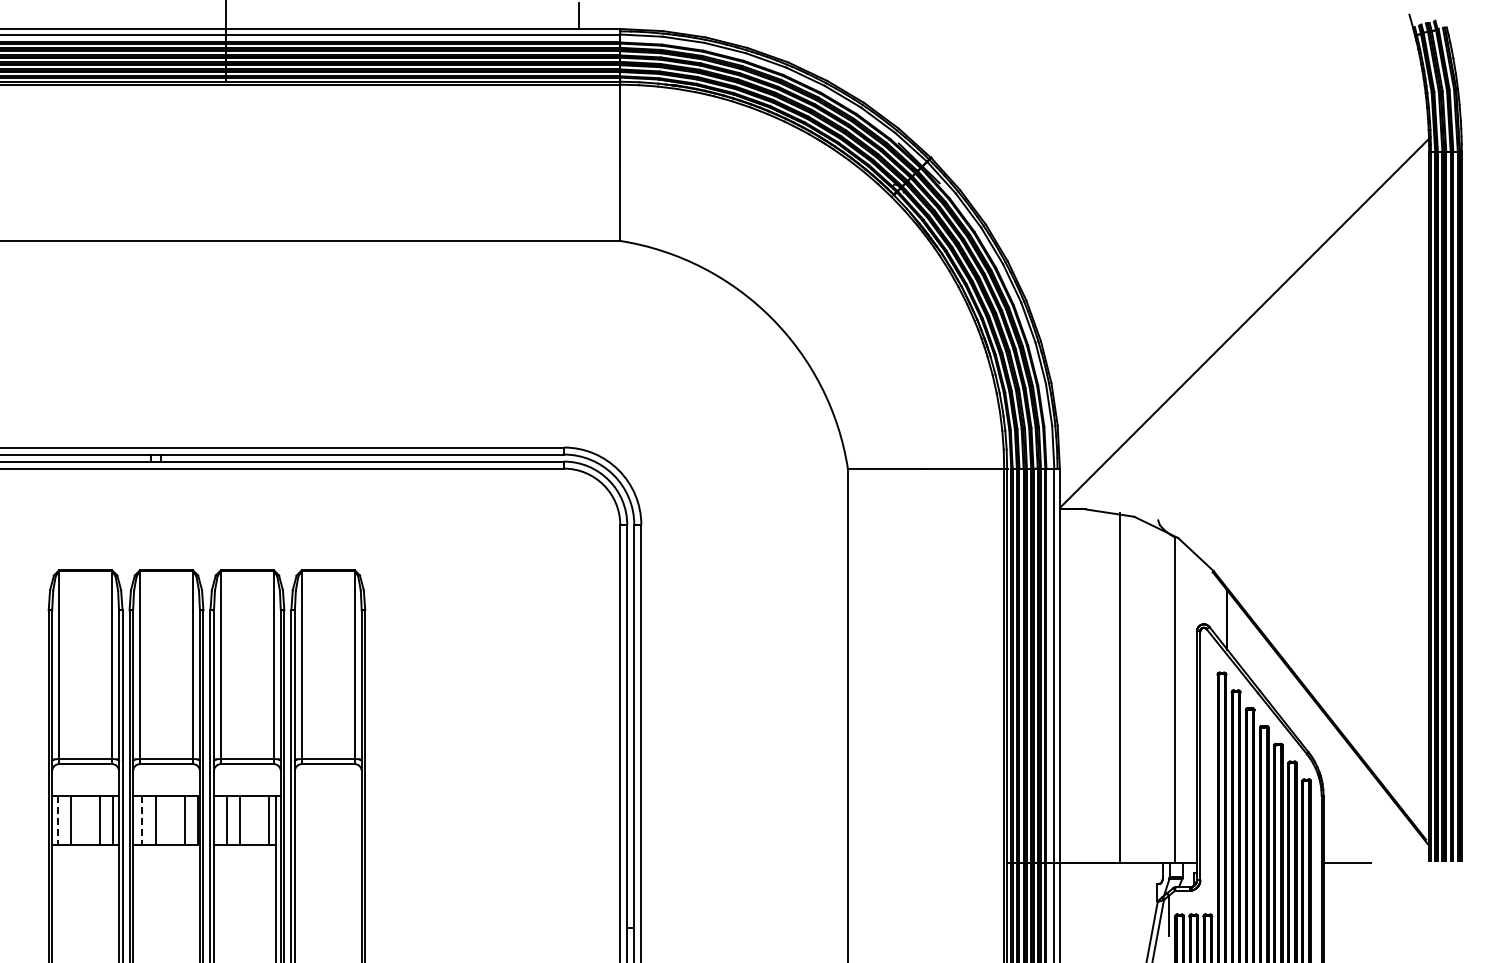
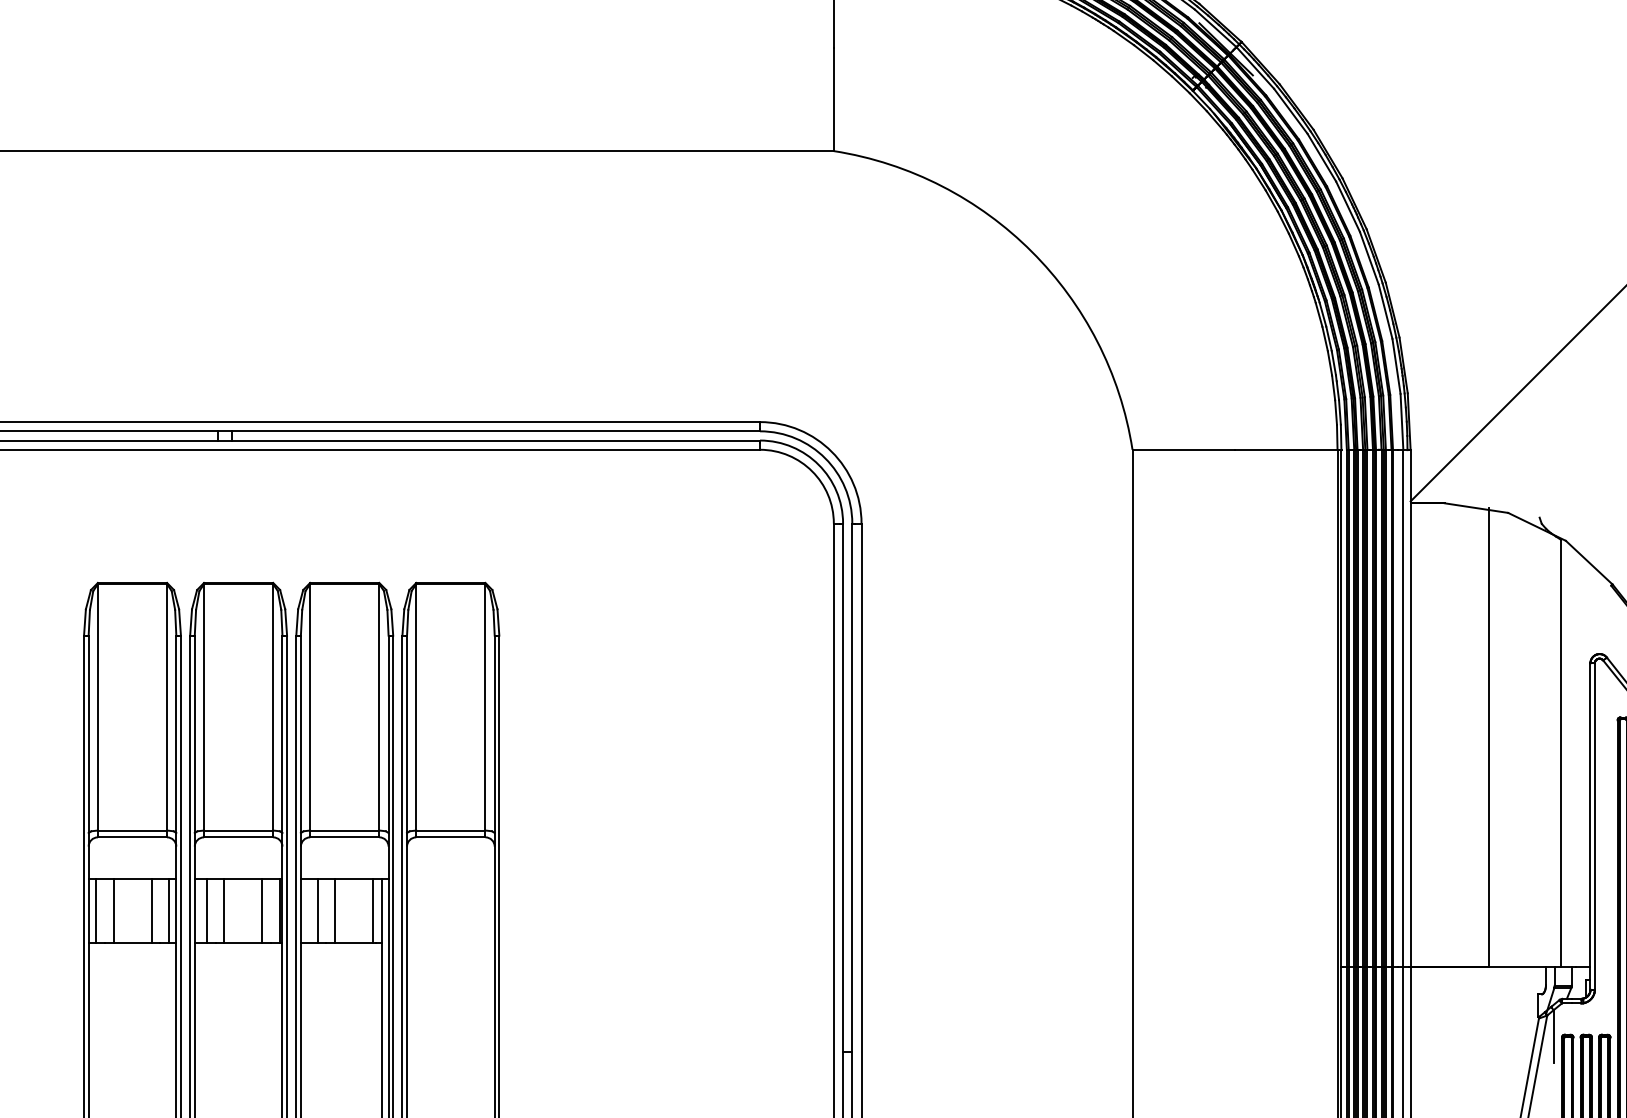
line: (57, 820) -> (95, 911), dashed -> solid
line: (142, 820) -> (207, 911), dashed -> solid

